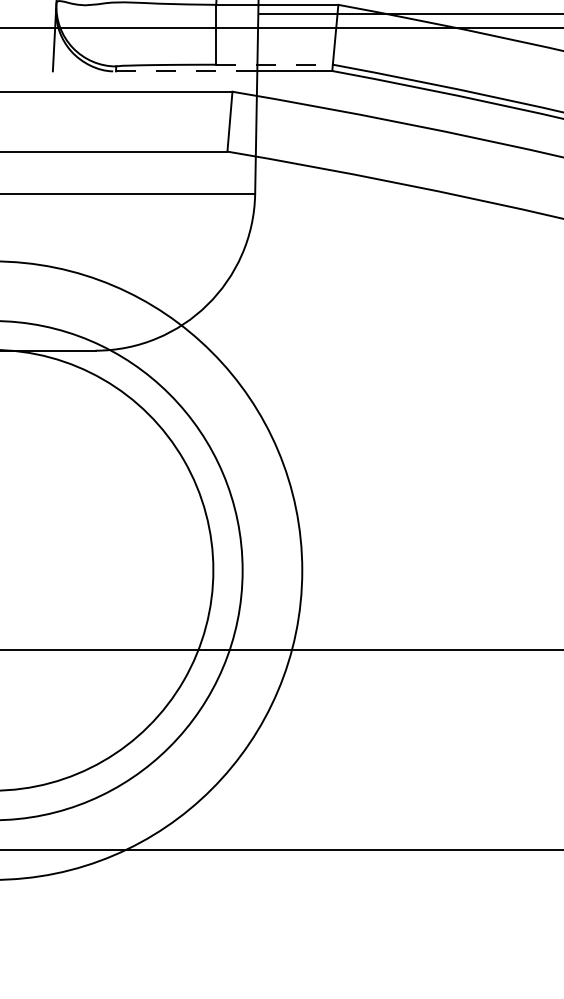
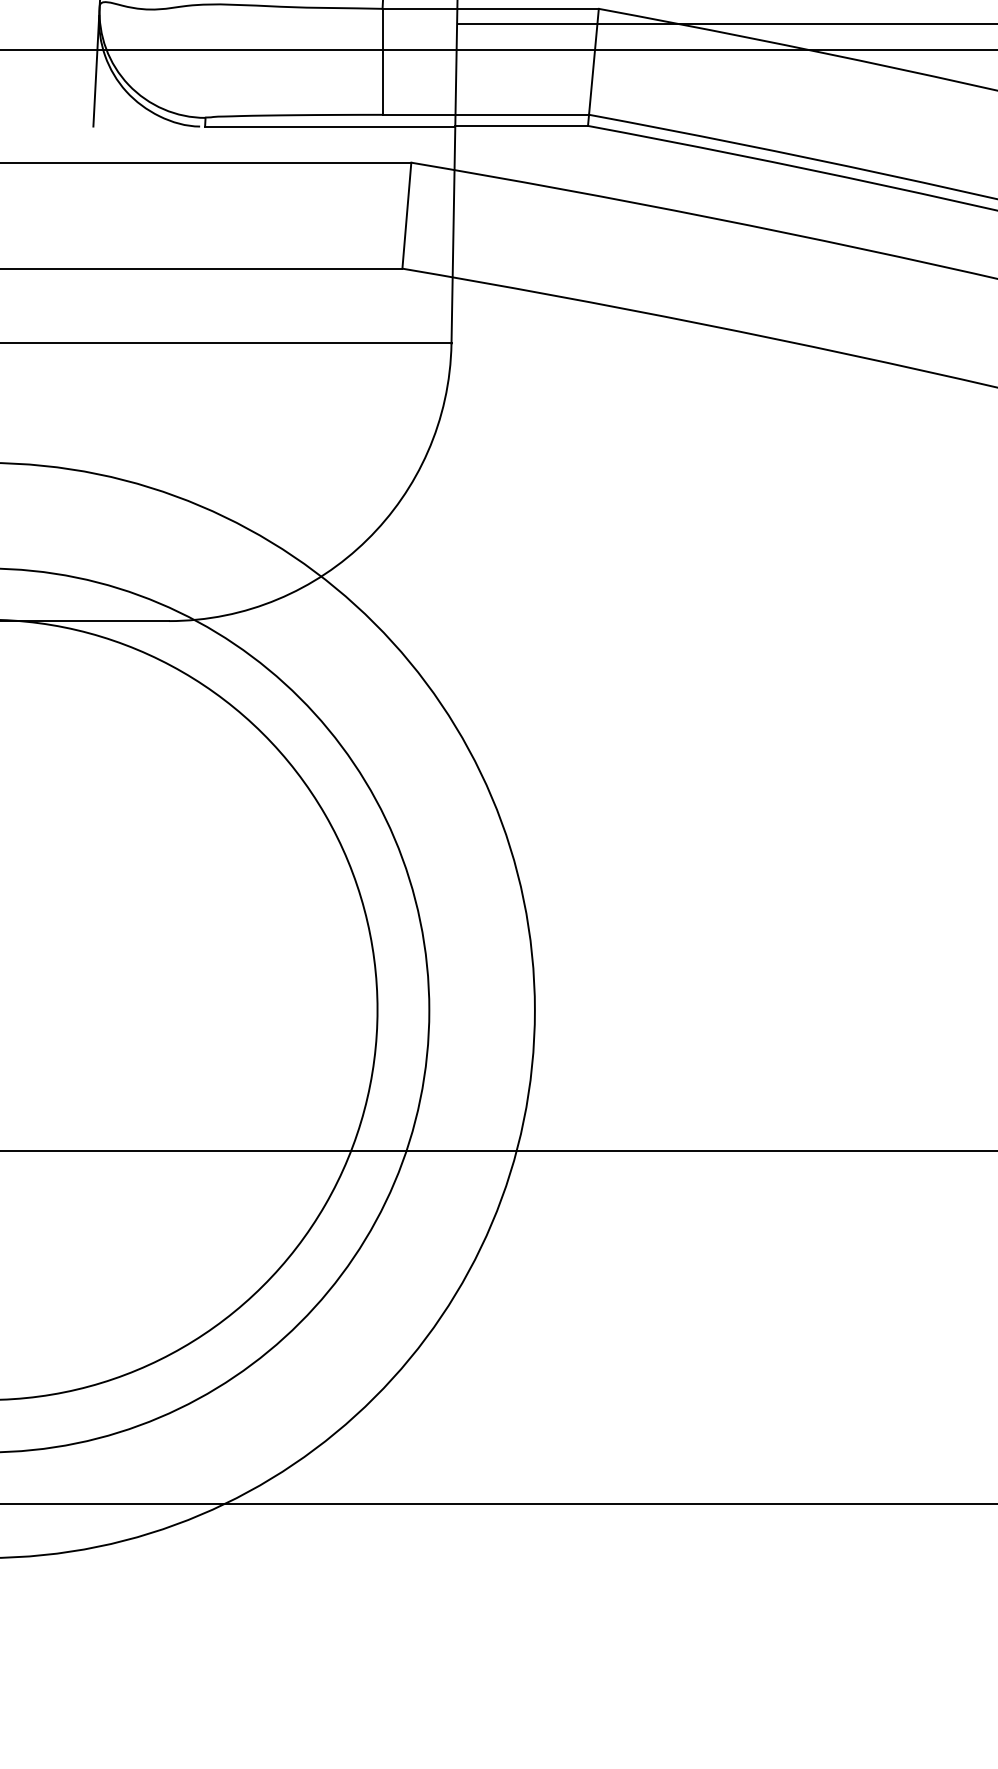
line: (275, 64) -> (487, 114), dashed -> solid
line: (186, 71) -> (329, 126), dashed -> solid

